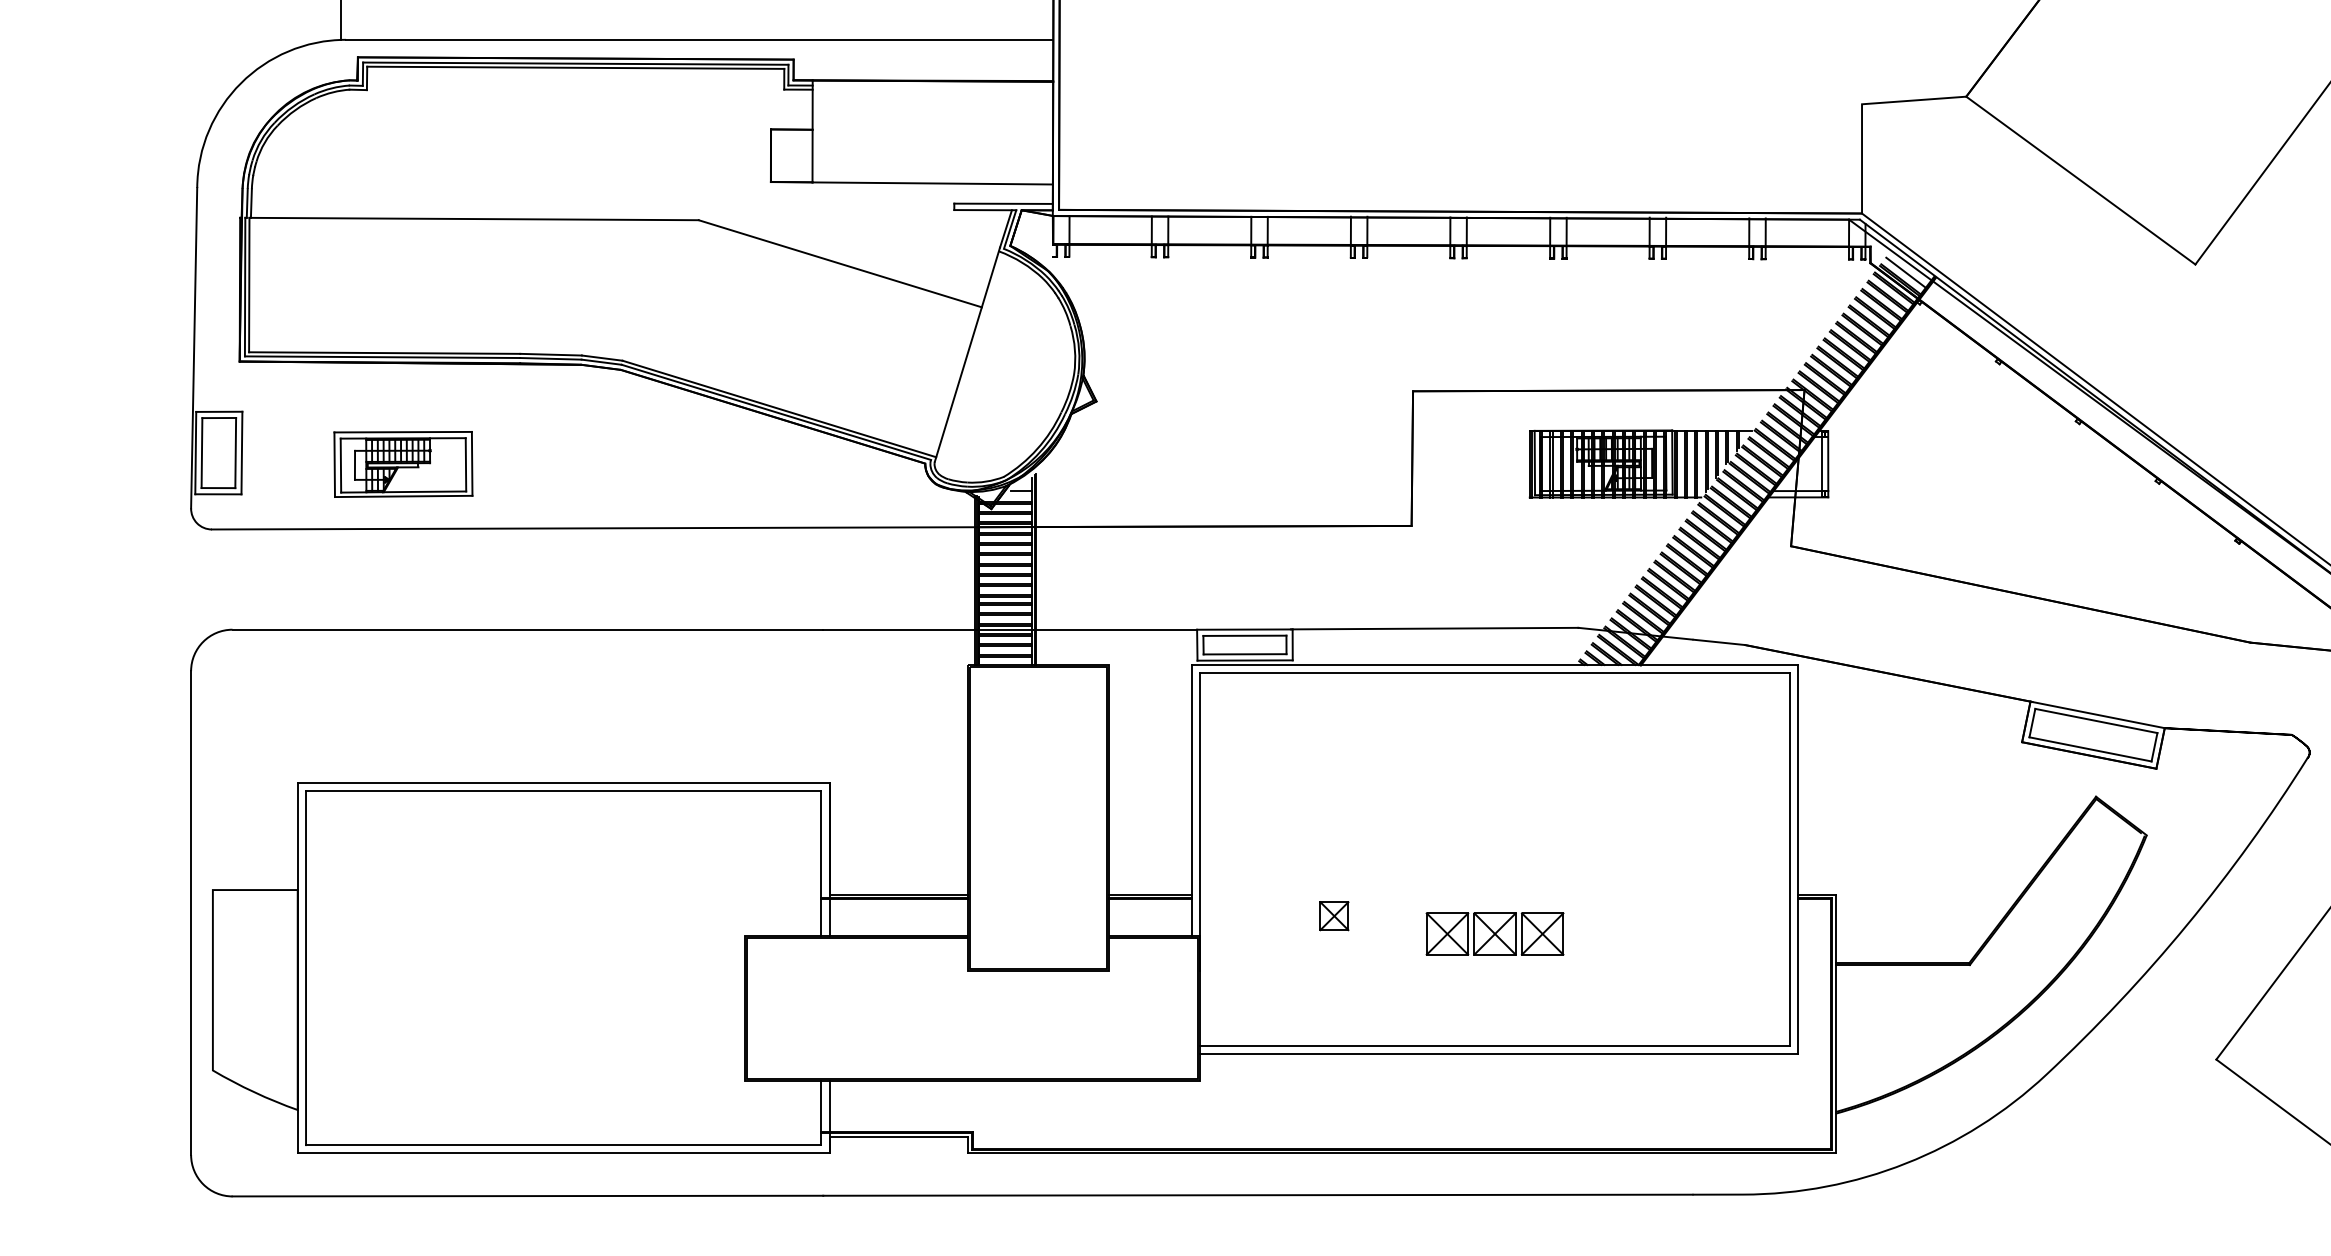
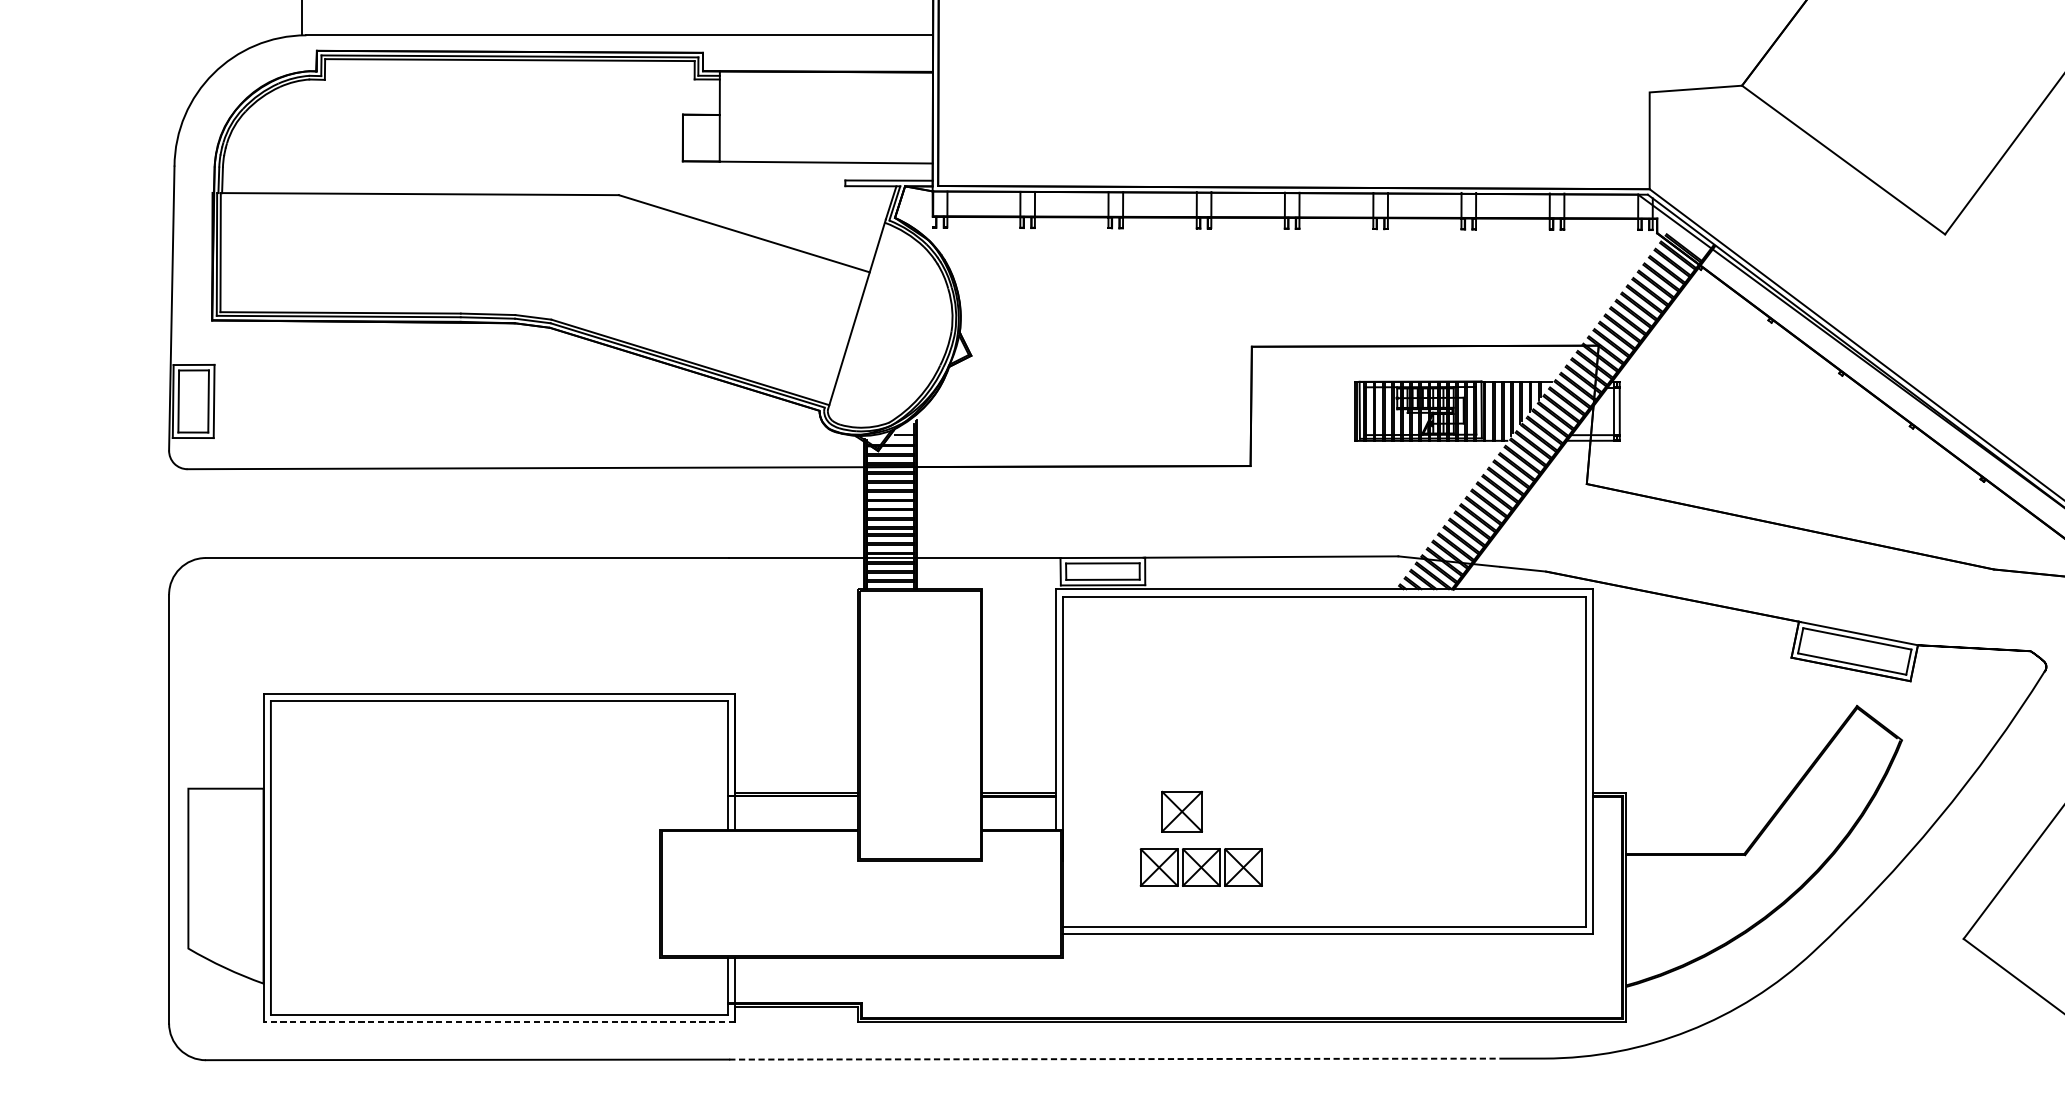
line: (1905, 272) -> (1688, 241), removed
part: (403, 464) -> (357, 411), removed
part: (1334, 916) -> (1182, 812), size x1.6
part: (1494, 933) -> (1200, 867), moved
line: (563, 1153) -> (499, 1022), solid -> dashed
line: (1257, 1195) -> (1114, 1059), solid -> dashed

